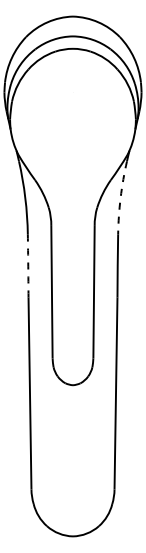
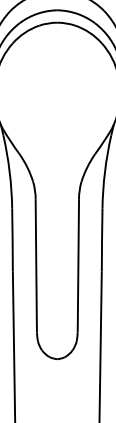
arc: (120, 197) -> (104, 171), dashed -> solid
arc: (28, 266) -> (12, 240), dashed -> solid

